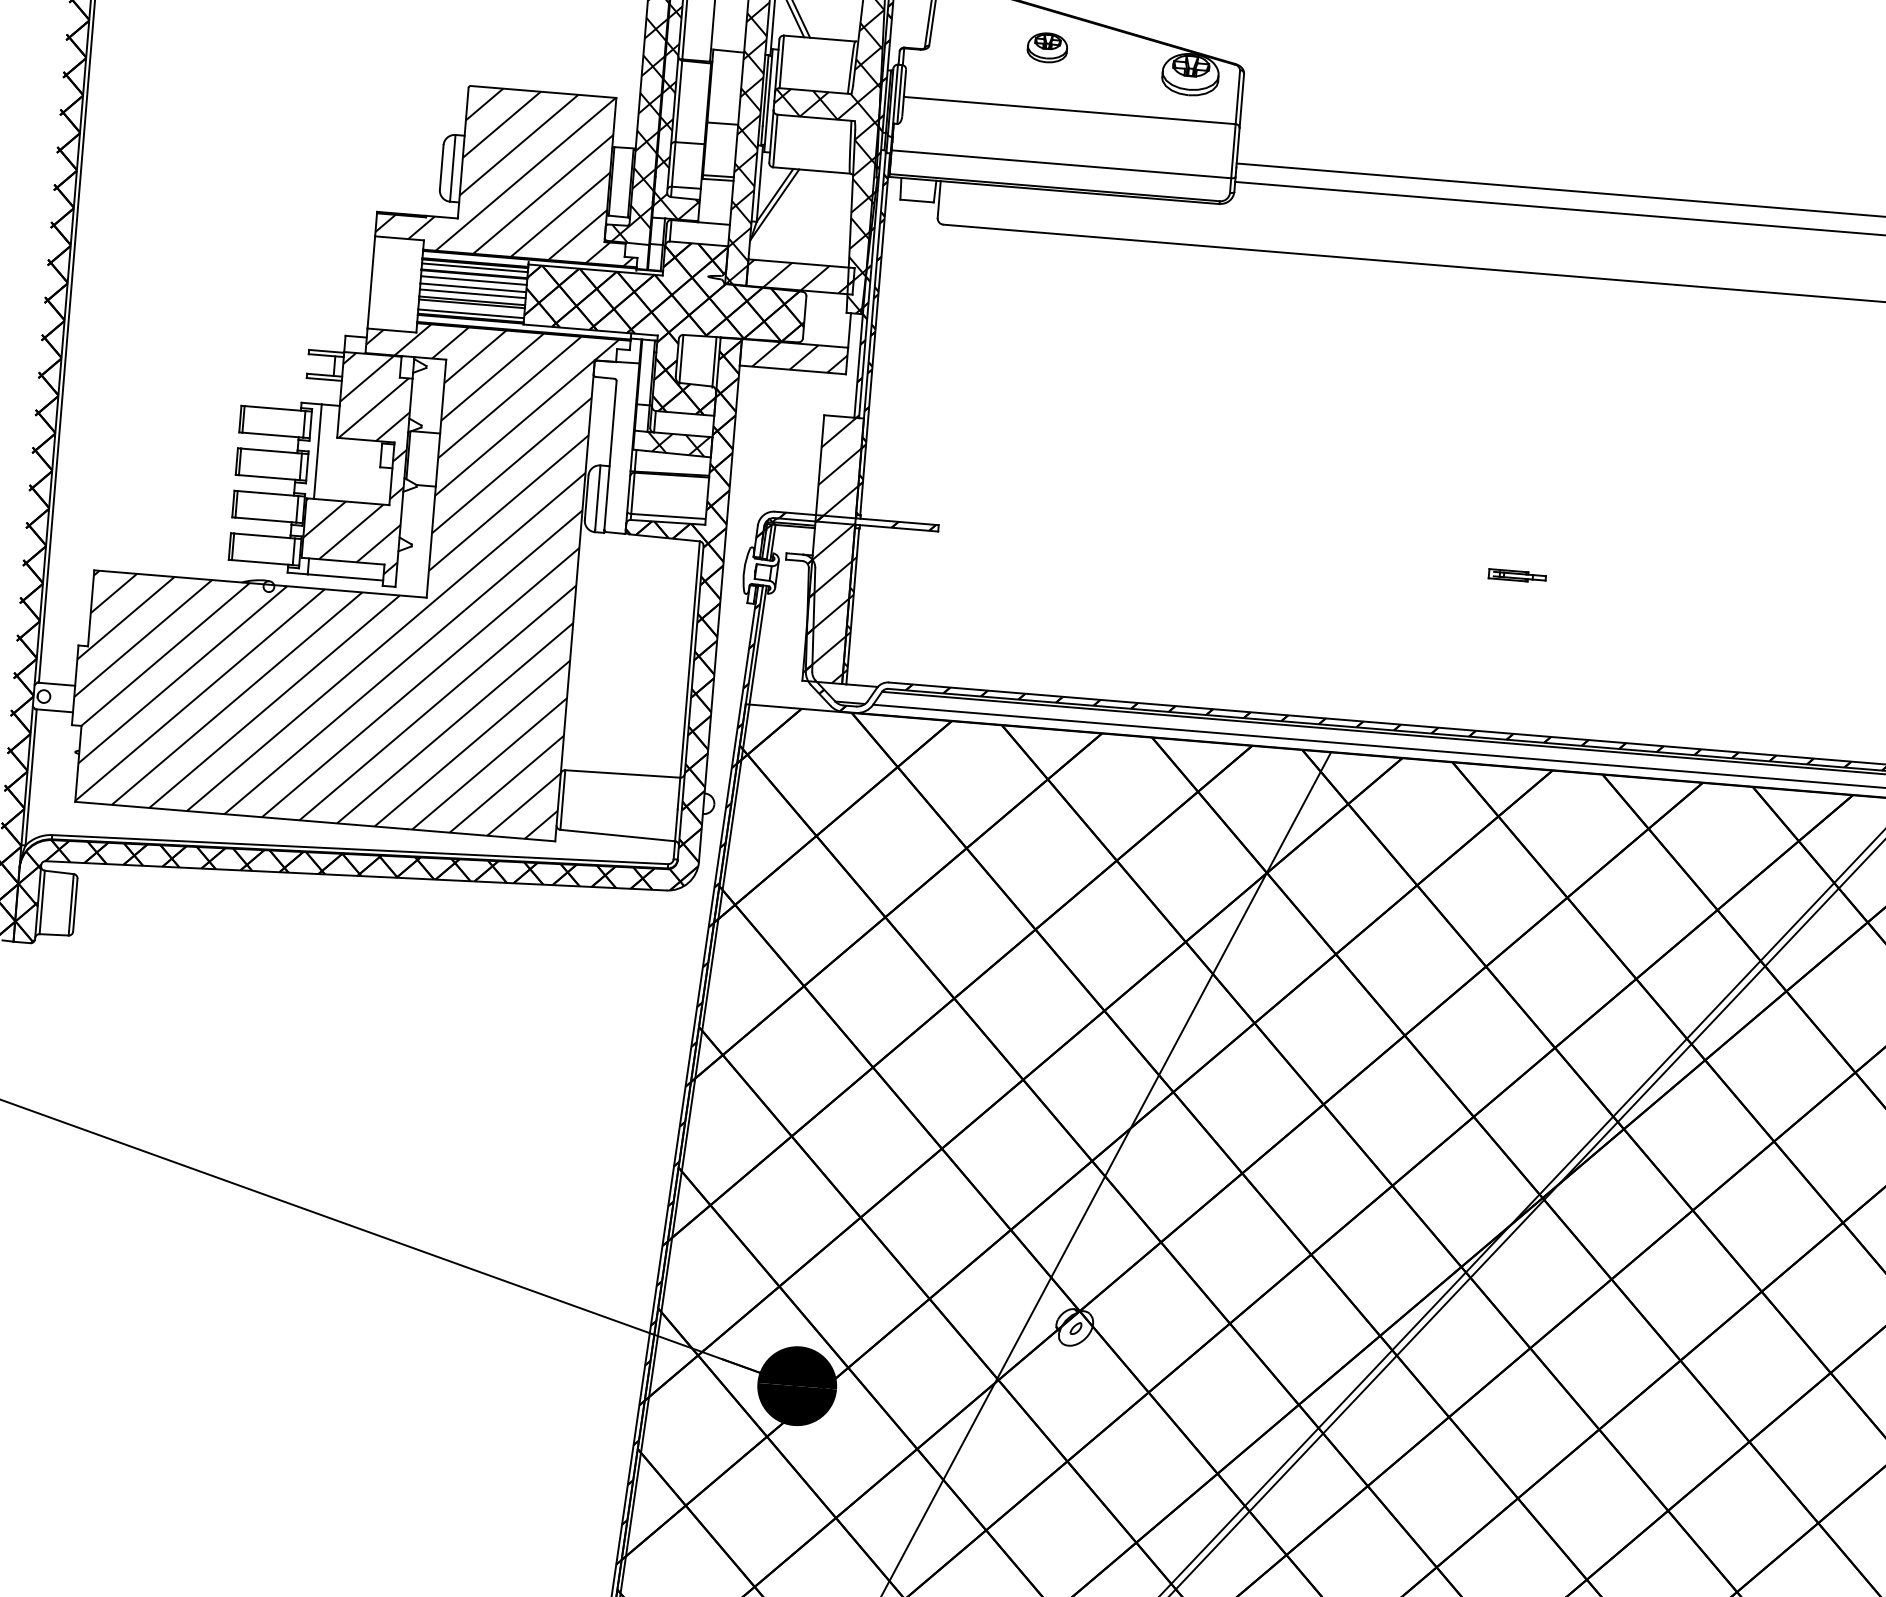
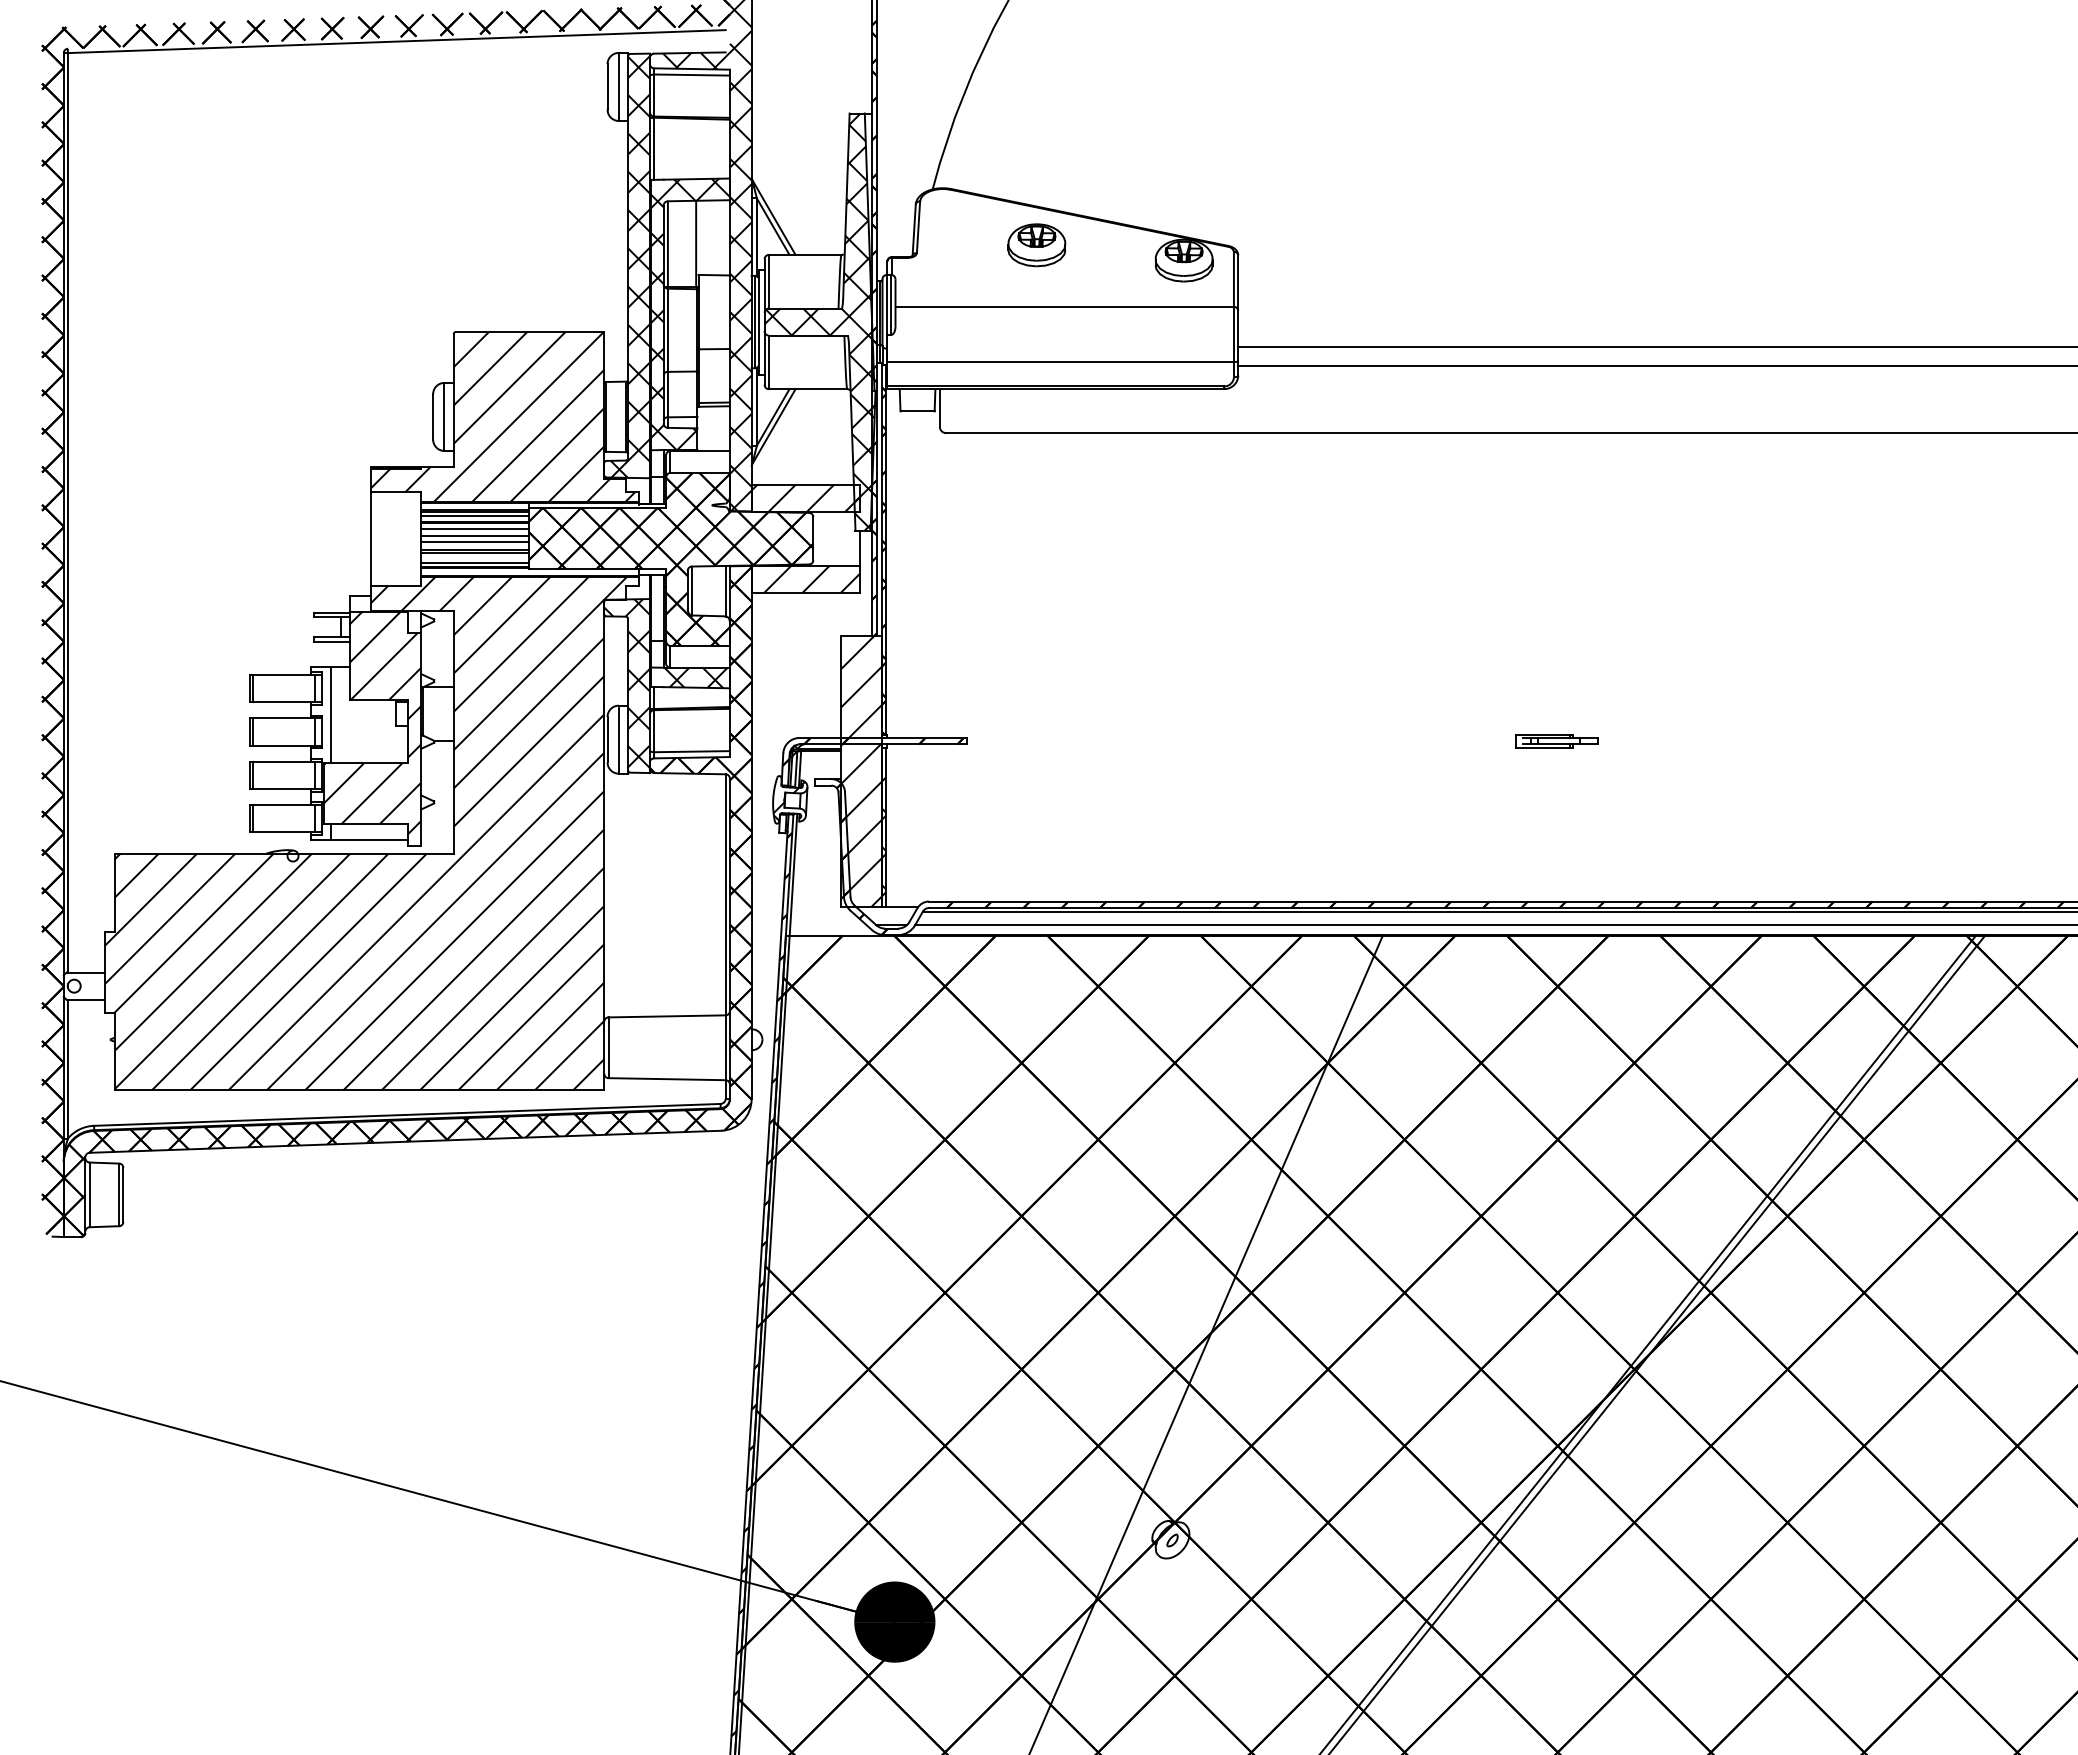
part: (1047, 47) -> (1036, 245), size x1.43
hatch: (609, 444) -> (626, 683), added
hatch: (760, 572) -> (789, 800), added
part: (1516, 576) -> (1556, 741), size x1.43

